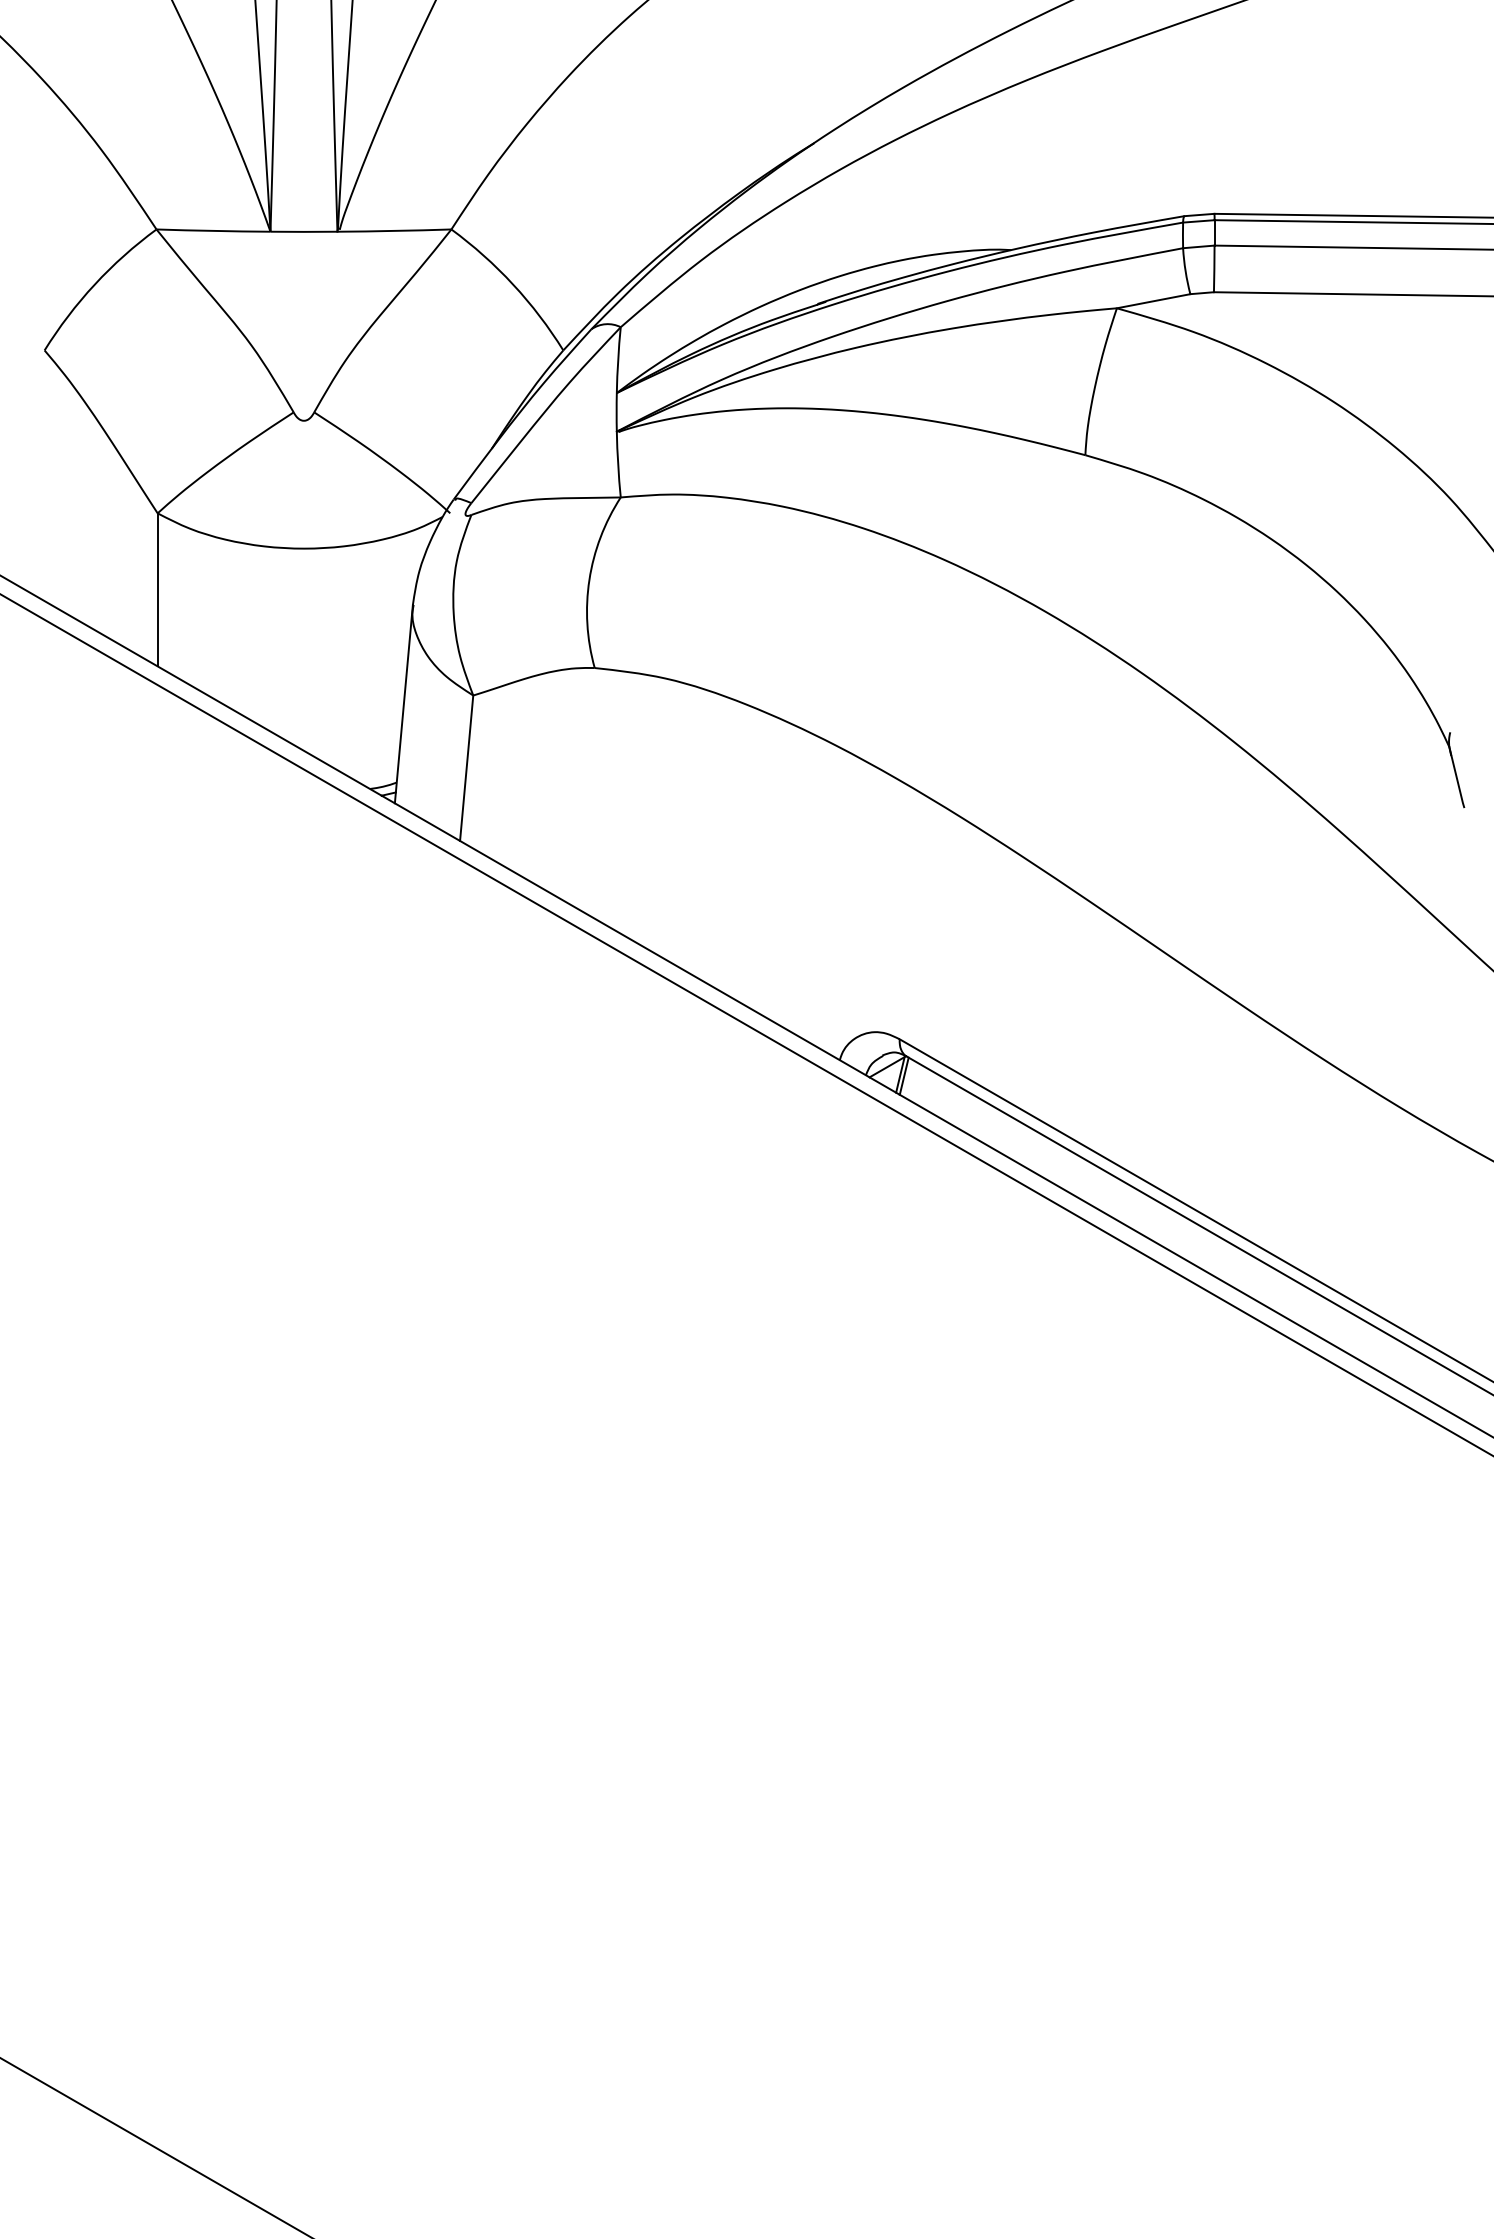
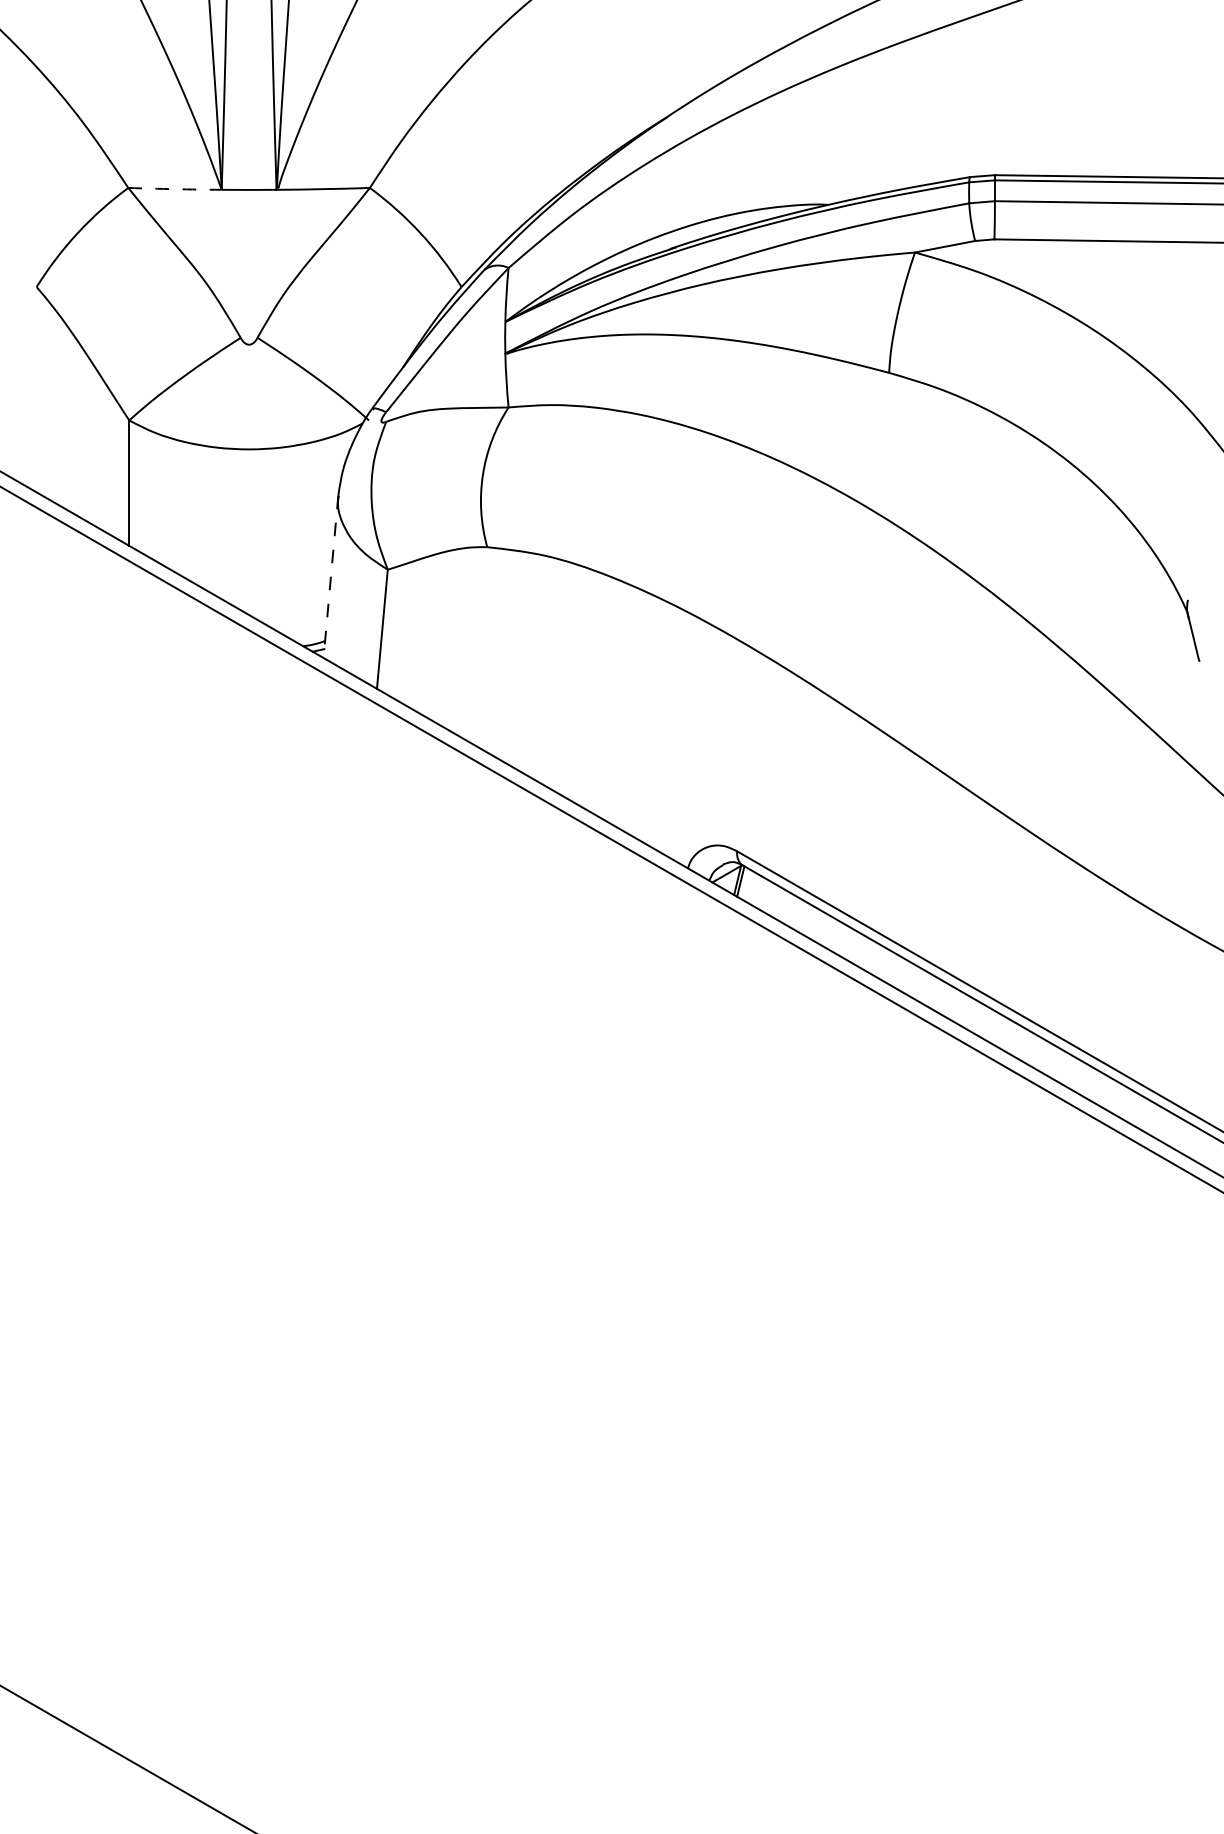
arc: (213, 230) -> (175, 188), solid -> dashed
line: (403, 704) -> (330, 577), solid -> dashed

